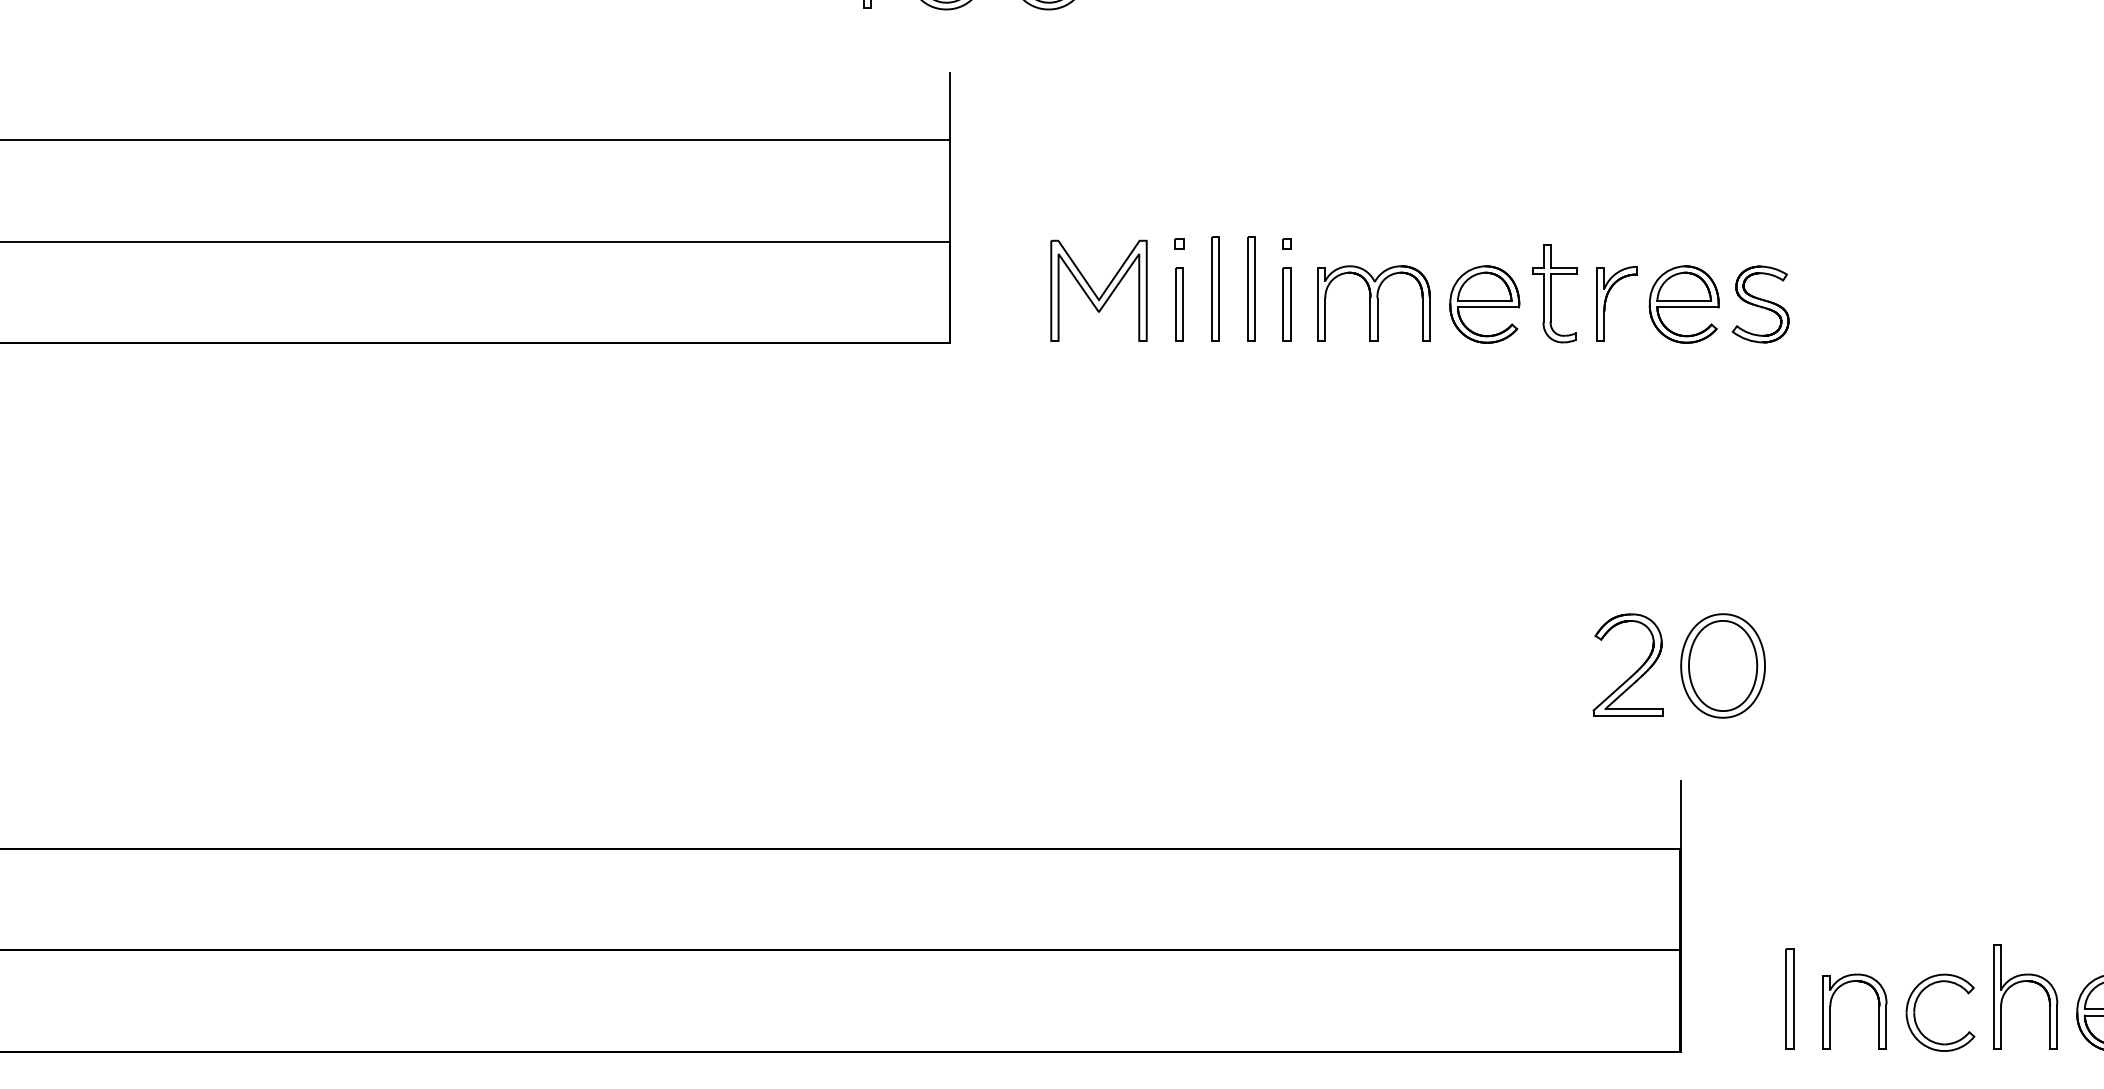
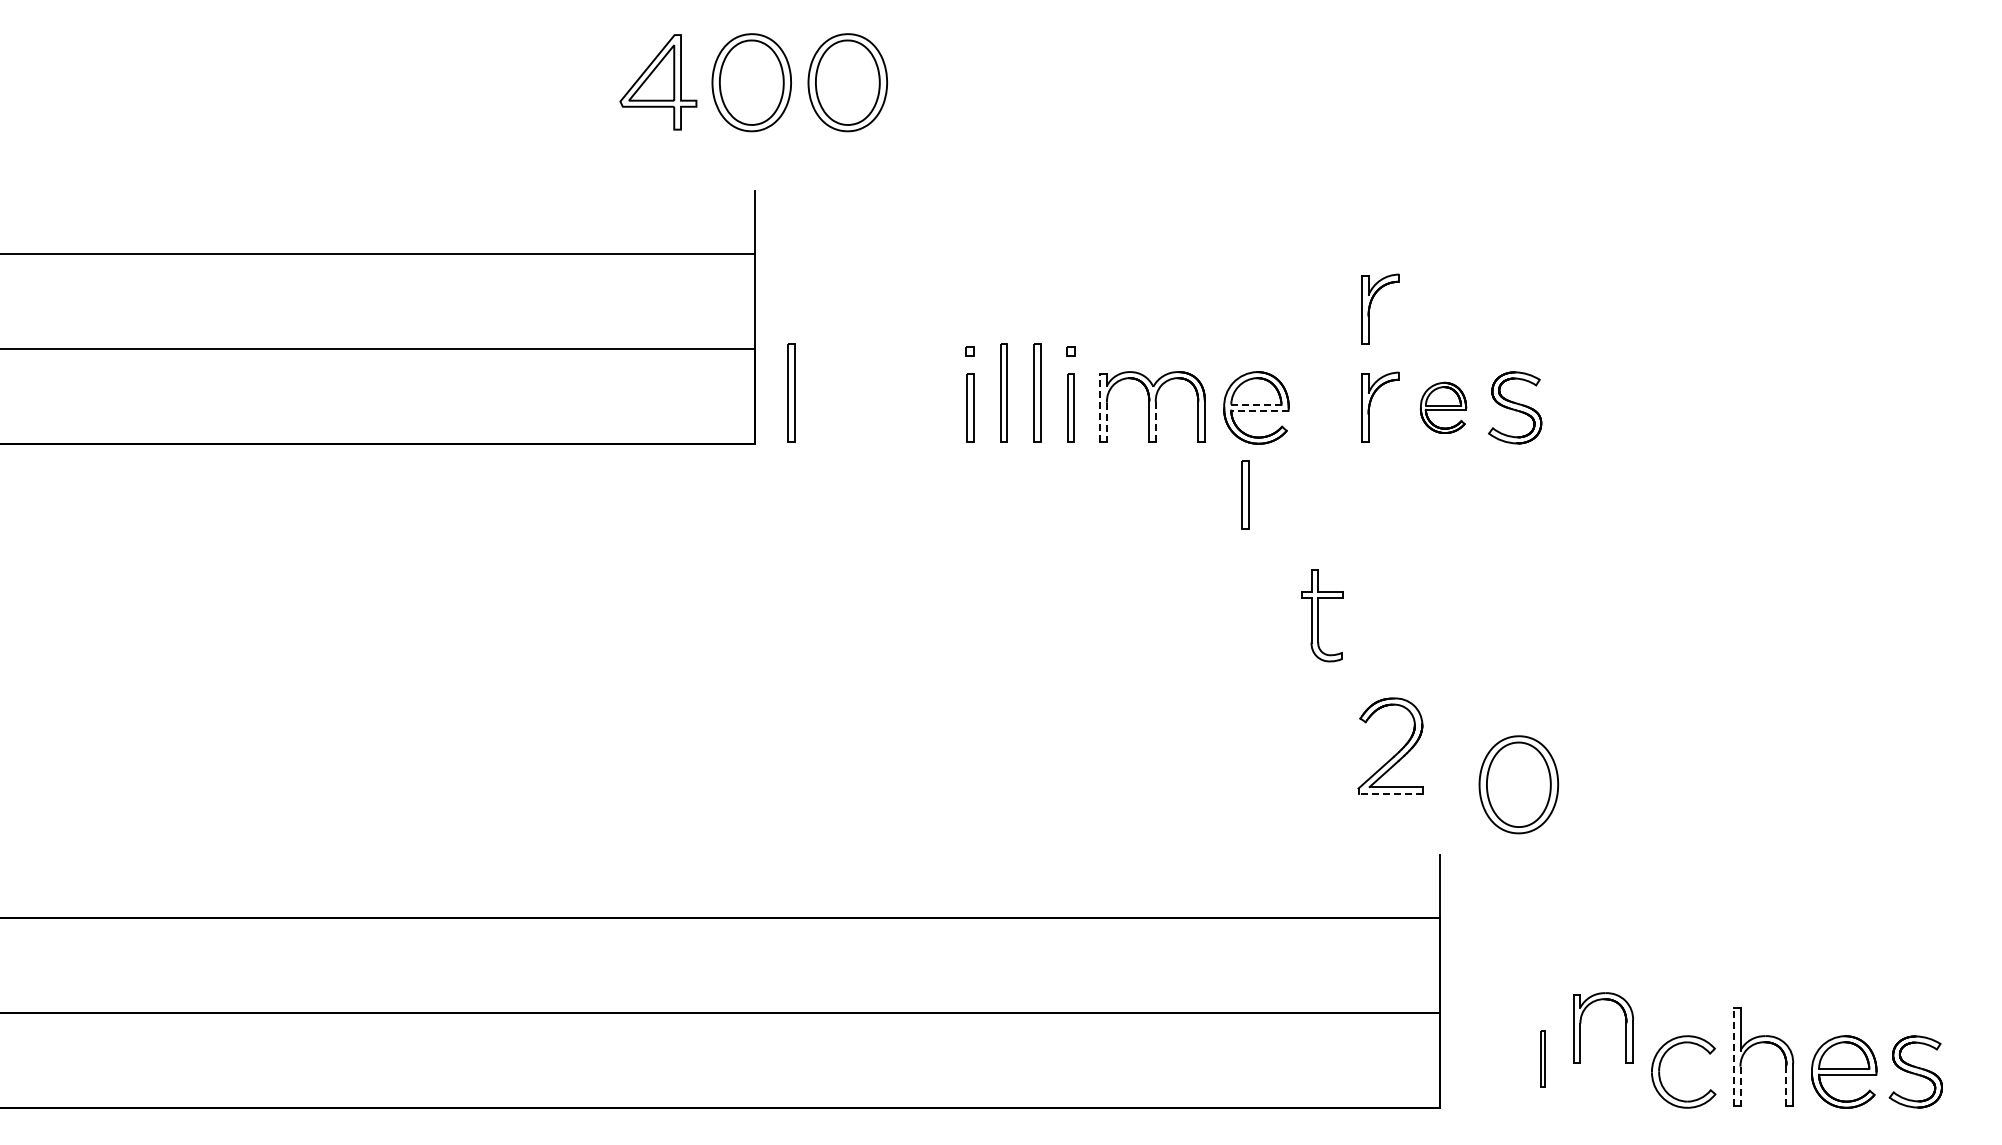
part: (1607, 194) -> (1371, 304), added
part: (988, 288) -> (791, 392), added
part: (1098, 290) -> (894, 394), removed
part: (1555, 293) -> (1322, 615), moved
line: (1484, 300) -> (1256, 404), solid -> dashed
line: (1318, 304) -> (1100, 407), solid -> dashed
part: (1684, 304) -> (1443, 407), size x0.7
line: (1488, 307) -> (1259, 410), solid -> dashed
line: (1324, 320) -> (1106, 422), solid -> dashed
line: (1377, 320) -> (1155, 422), solid -> dashed
part: (1473, 396) -> (1245, 494), added
part: (1722, 665) -> (1518, 784), moved
line: (1627, 715) -> (1390, 793), solid -> dashed
line: (1993, 997) -> (1733, 1057), solid -> dashed
part: (1789, 998) -> (1542, 1058), size x0.6
part: (1878, 1011) -> (1625, 1027), moved
line: (2050, 1027) -> (1786, 1085), solid -> dashed
line: (2001, 1028) -> (1740, 1086), solid -> dashed

